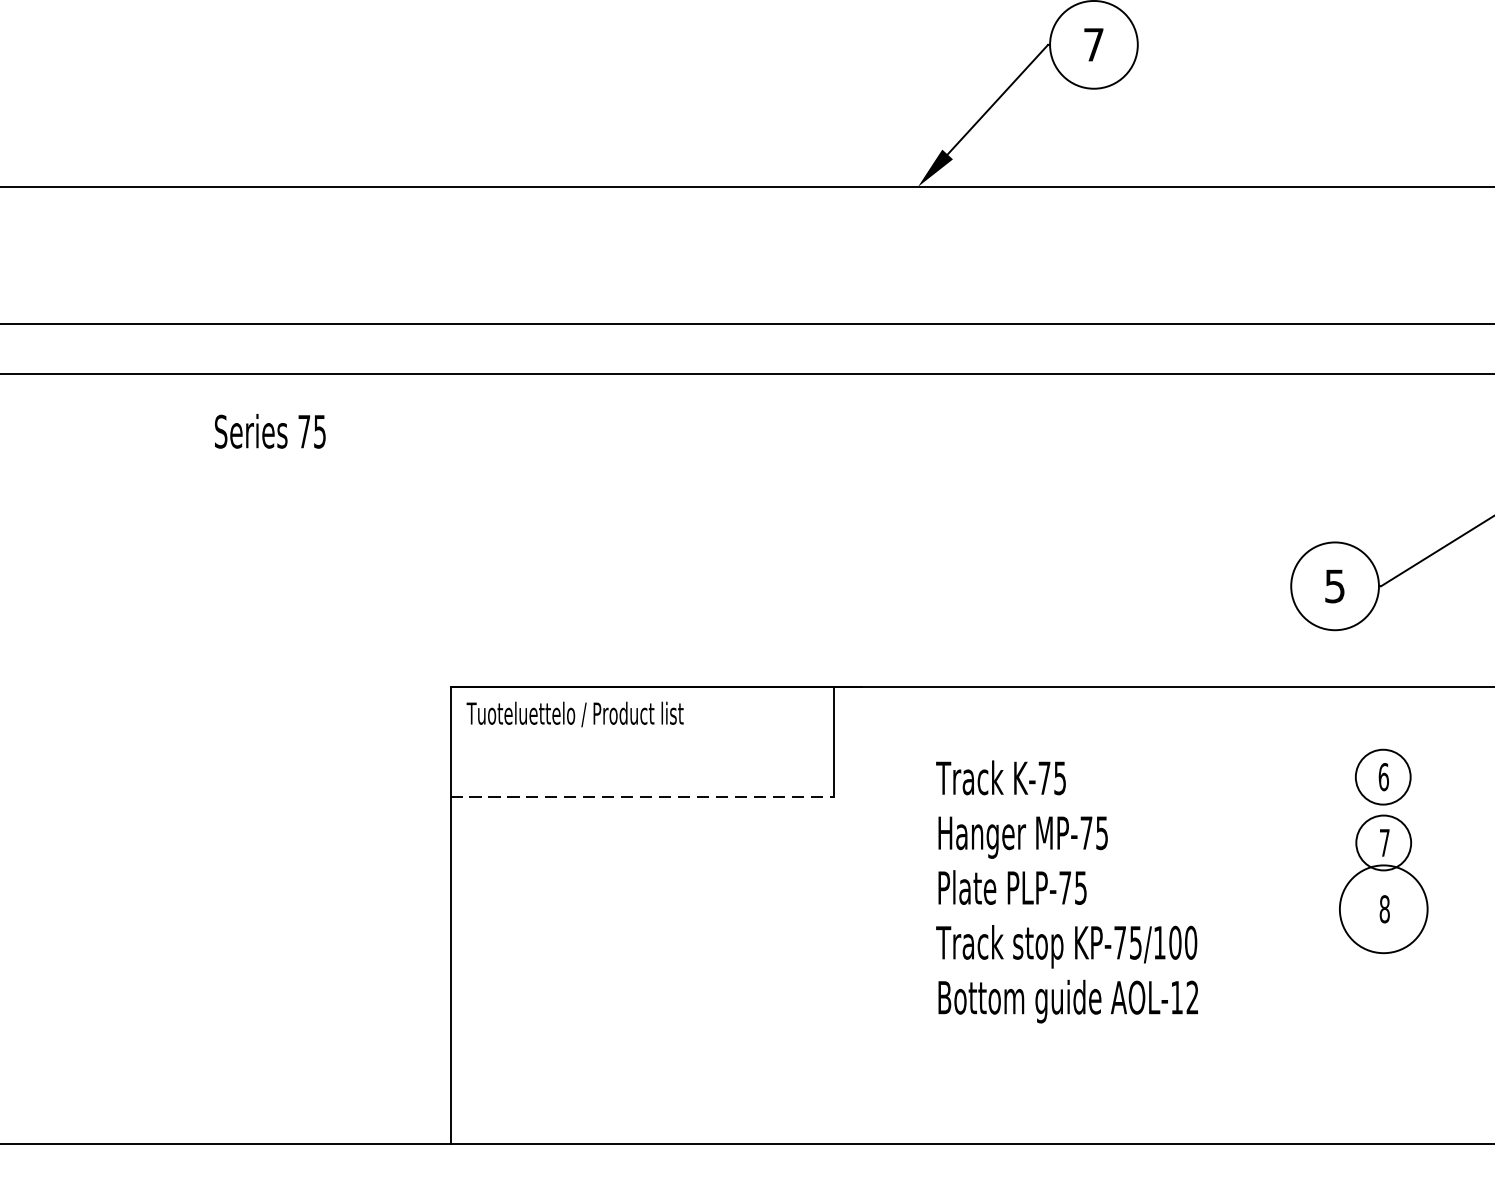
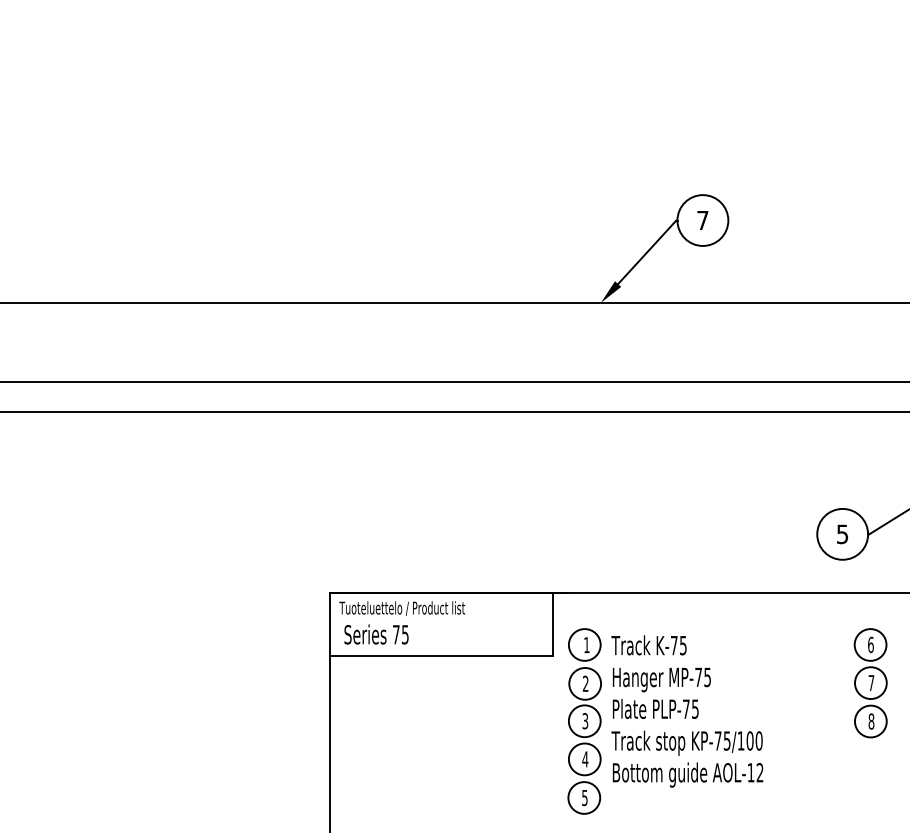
text: (270, 431) -> (376, 634), moved
line: (642, 797) -> (441, 656), dashed -> solid
part: (889, 909) -> (584, 721), added
circle: (1383, 909) -> (870, 721), size x0.62

